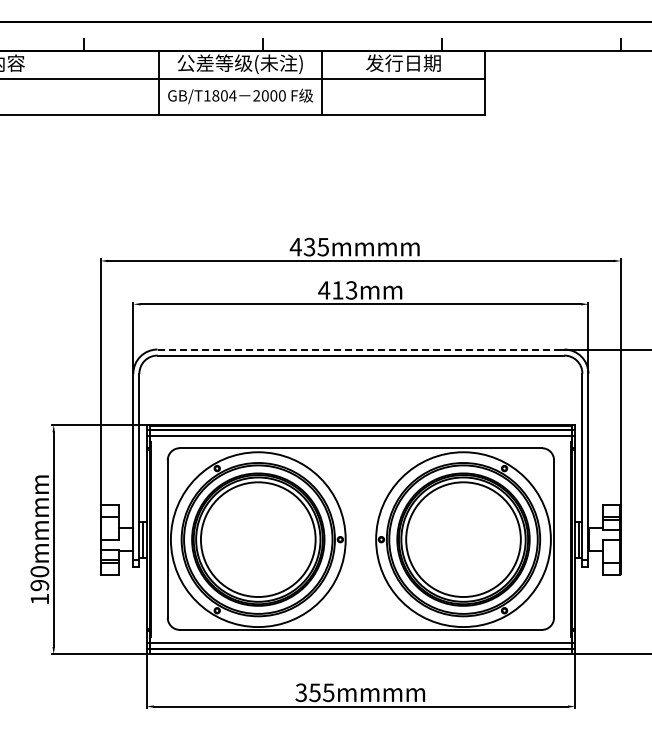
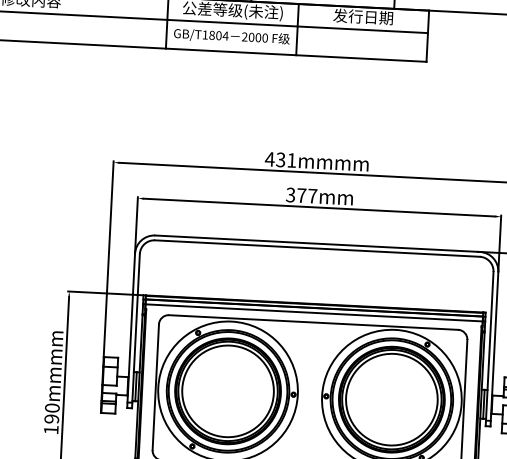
text: (322, 247) -> (291, 160), 435mmmm -> 431mmmm
text: (337, 290) -> (301, 195), 413mm -> 377mm
line: (361, 349) -> (318, 243), dashed -> solid

